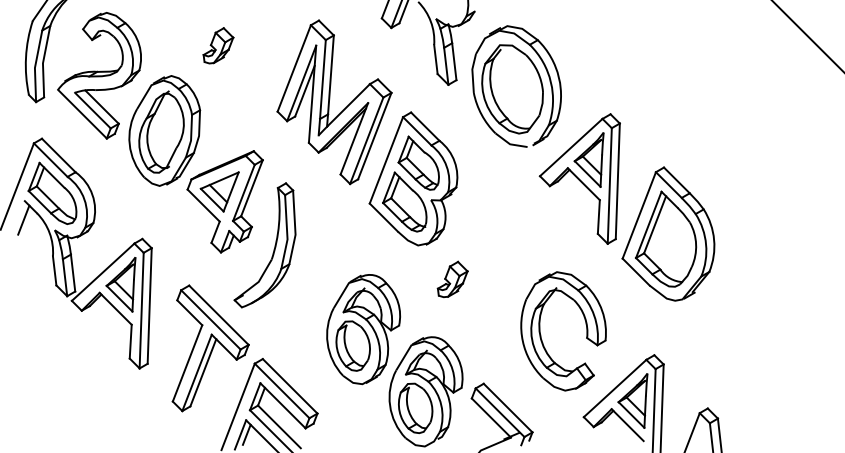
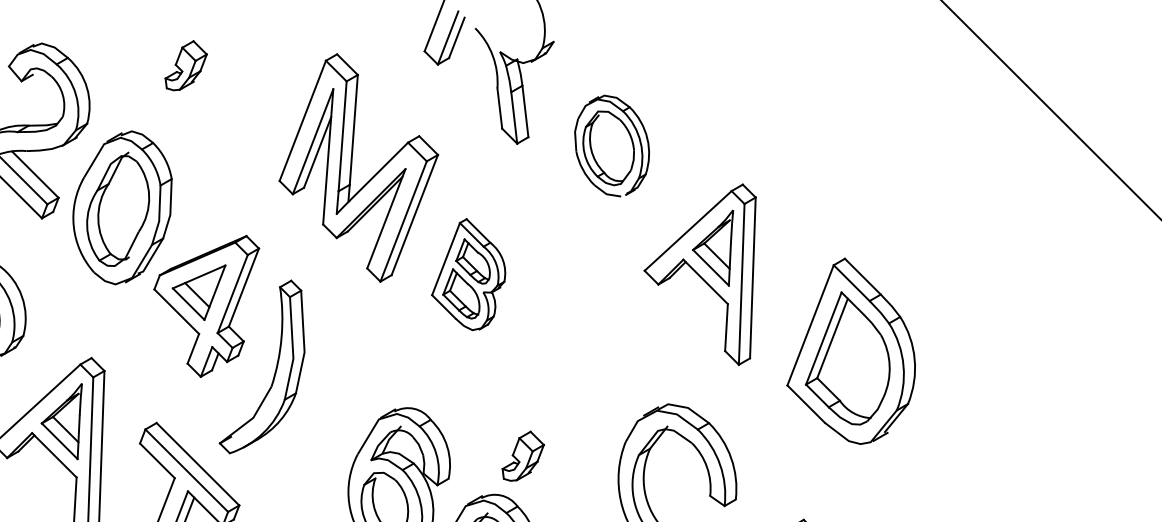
part: (218, 45) -> (186, 65), moved
part: (516, 86) -> (611, 146), size x0.6
part: (413, 178) -> (468, 273), size x0.6
part: (668, 233) -> (851, 350), moved
part: (452, 279) -> (522, 456), moved

